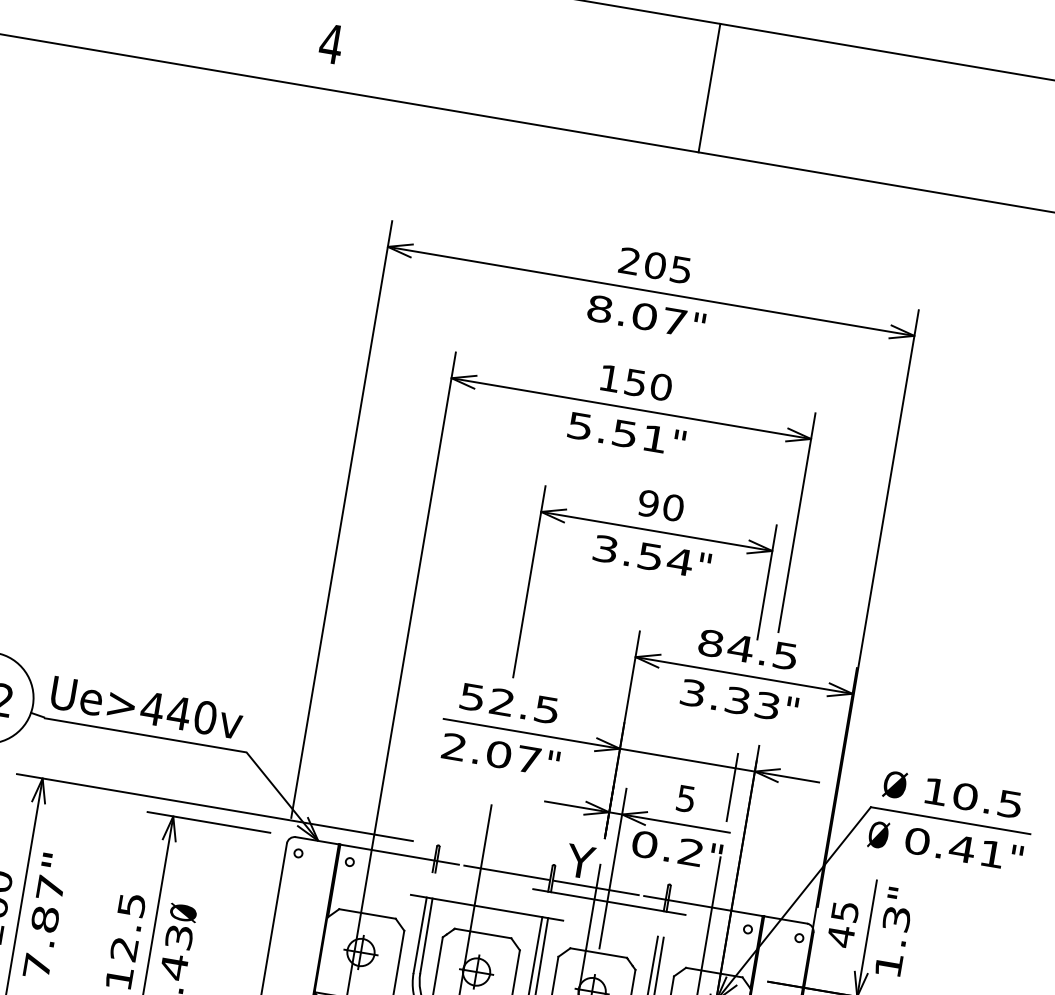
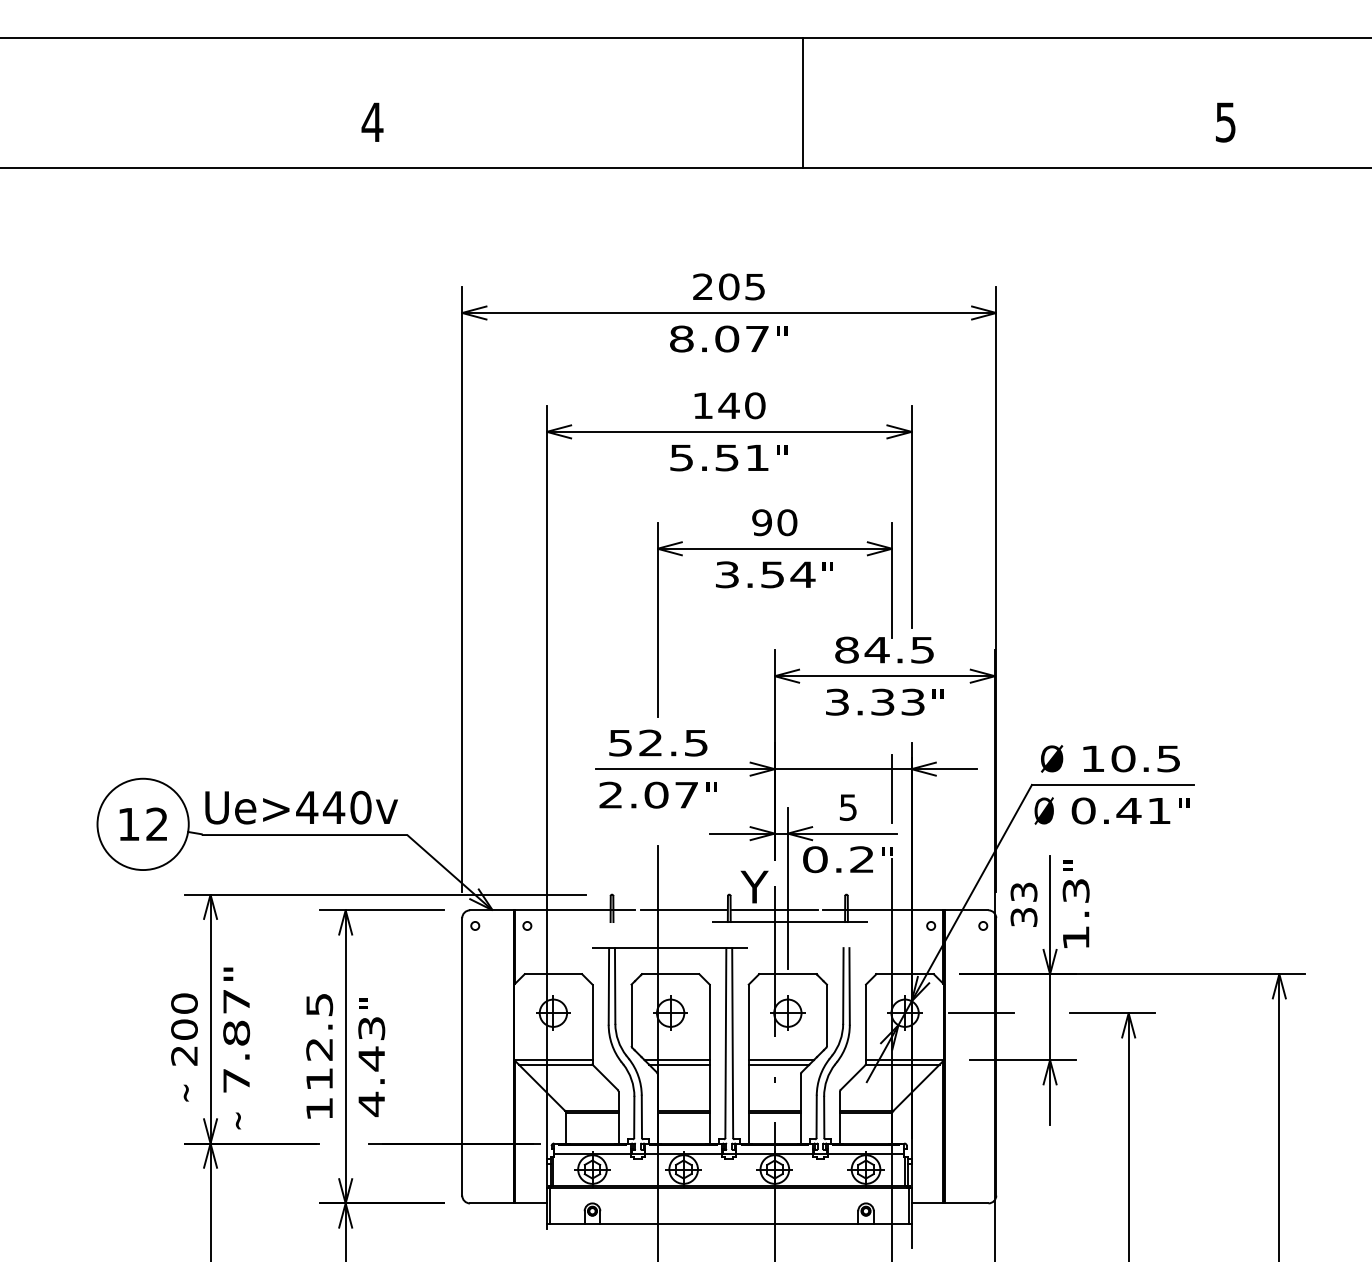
line: (709, 87) -> (802, 102), moved
text: (634, 382) -> (728, 405), 150 -> 140
text: (183, 912) -> (371, 1003), Ø -> "
text: (842, 924) -> (1023, 905), 45 -> 33

